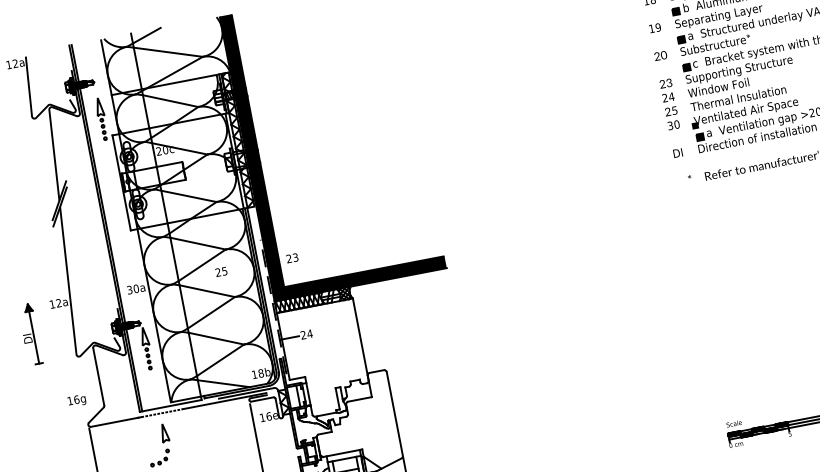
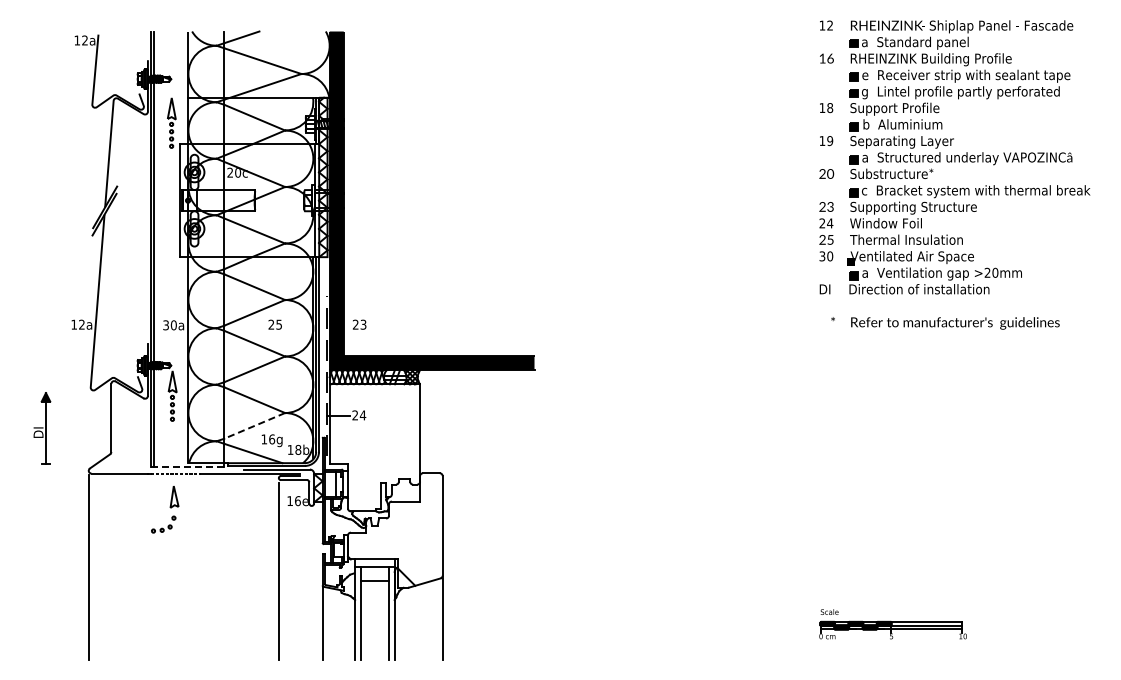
part: (30, 334) -> (42, 428), moved
line: (220, 360) -> (254, 426), solid -> dashed
text: (76, 400) -> (271, 440), moved
line: (170, 406) -> (187, 467), solid -> dashed

